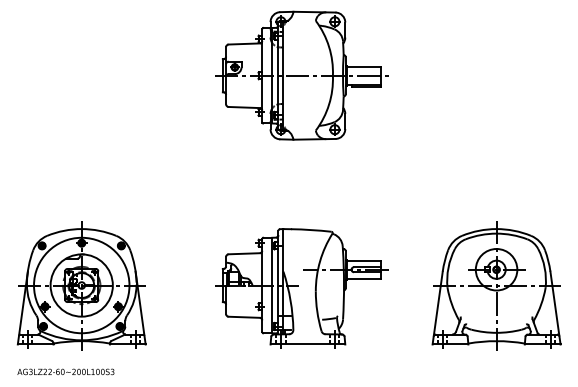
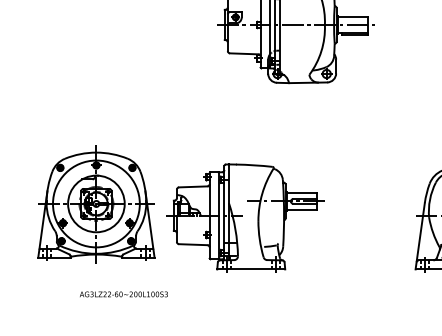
part: (81, 285) -> (96, 203), moved
part: (301, 288) -> (245, 218), moved
text: (65, 371) -> (123, 294), moved

